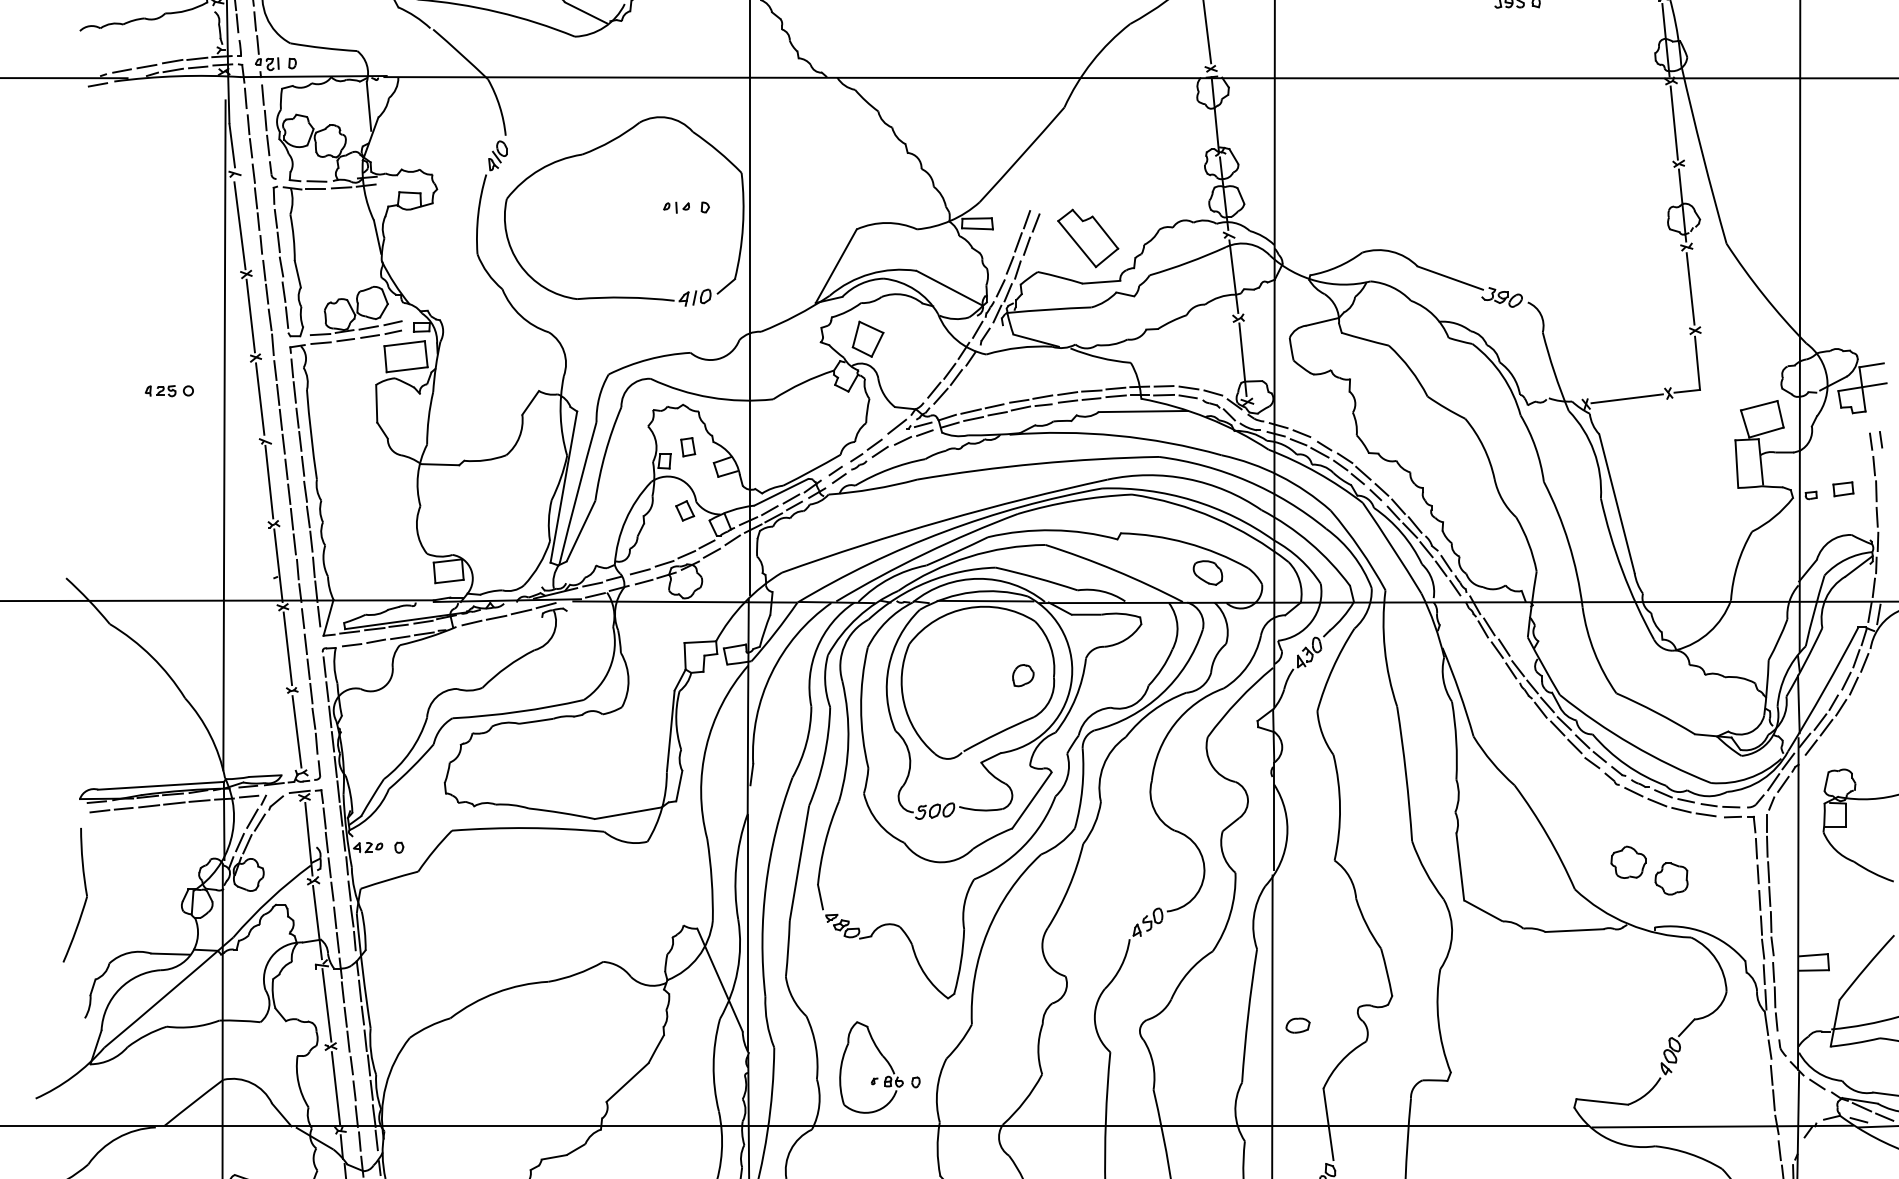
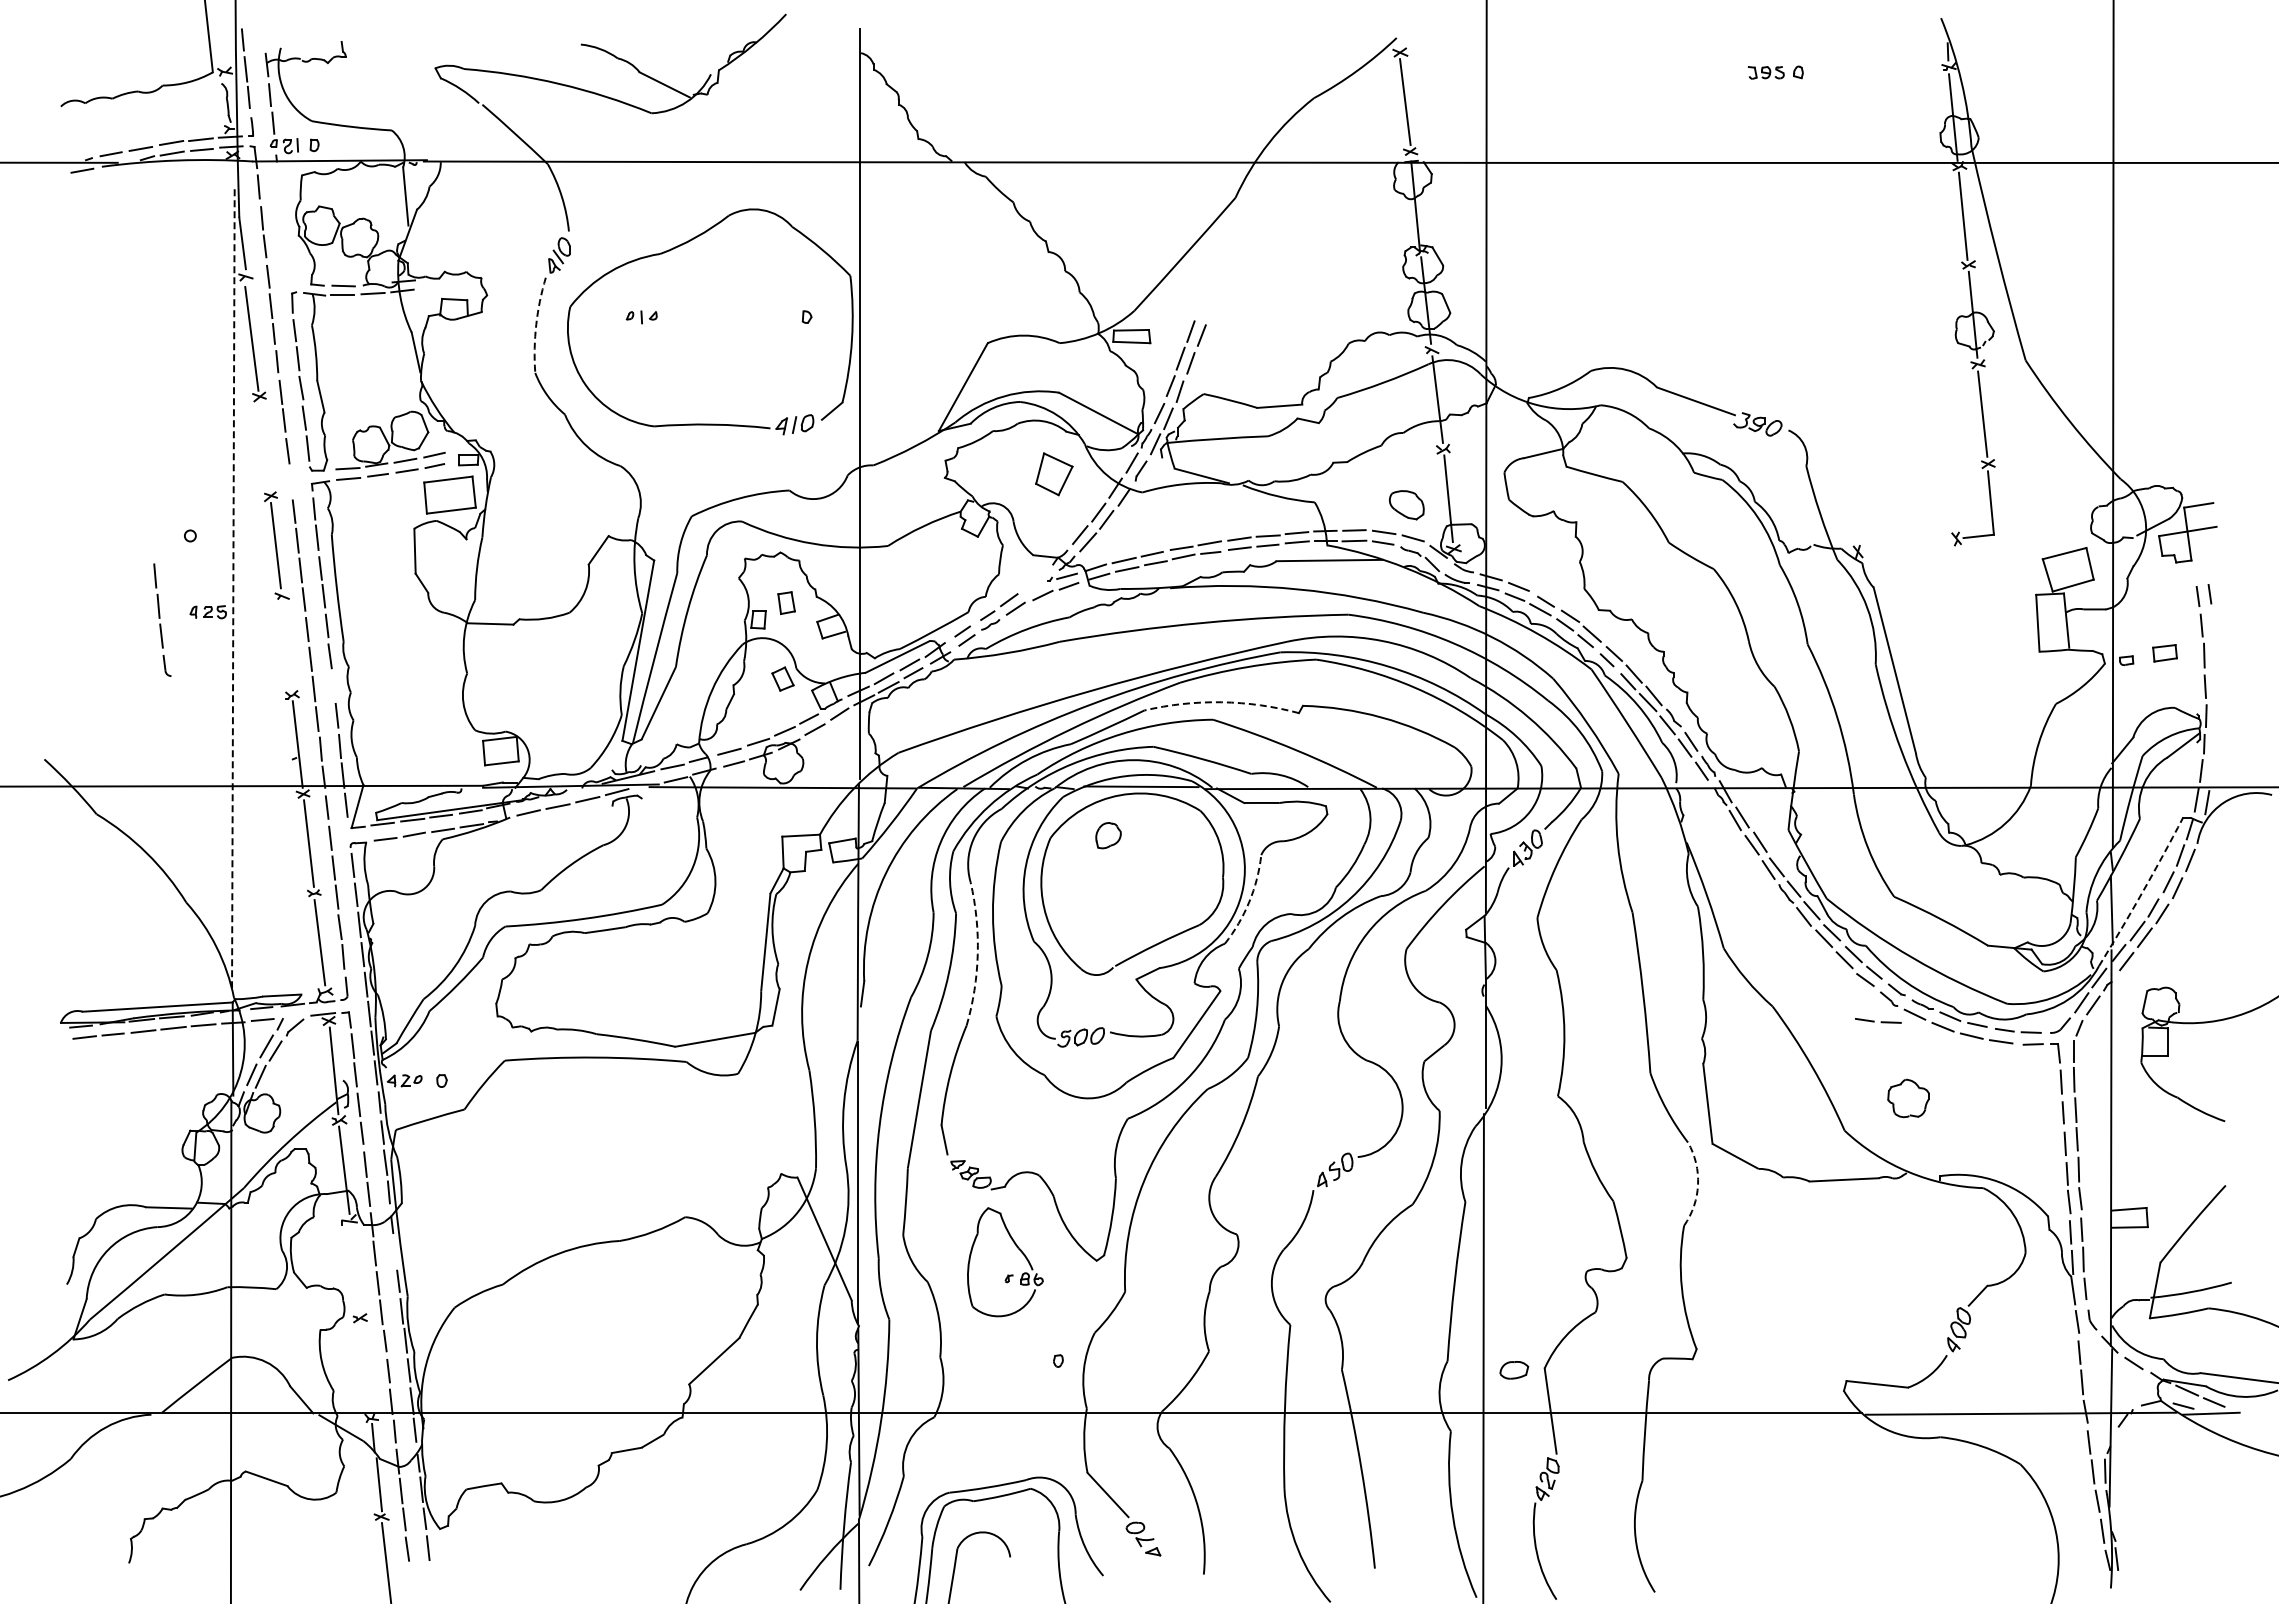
part: (269, 131) -> (162, 619), moved
part: (676, 207) -> (641, 317), moved
arc: (478, 213) -> (536, 324), solid -> dashed
part: (1087, 238) -> (1263, 353), removed
line: (250, 315) -> (264, 446), removed
part: (868, 339) -> (1054, 474), moved
line: (273, 344) -> (291, 480), removed
part: (160, 391) -> (207, 612), moved
line: (1626, 398) -> (1906, 545), removed
line: (896, 426) -> (1035, 578), removed
line: (224, 434) -> (233, 588), solid -> dashed
line: (269, 481) -> (286, 644), removed
line: (308, 517) -> (333, 686), removed
arc: (1052, 530) -> (1221, 702), solid -> dashed
part: (1207, 573) -> (1406, 505), moved
part: (1023, 675) -> (1108, 835), moved
arc: (1824, 689) -> (2142, 892), solid -> dashed
arc: (1076, 697) -> (1249, 901), solid -> dashed
arc: (848, 741) -> (977, 954), solid -> dashed
part: (1603, 797) -> (1878, 1020), added
part: (1672, 878) -> (1960, 1117), removed
part: (85, 892) -> (67, 1134), removed
arc: (1452, 934) -> (1698, 1184), solid -> dashed
line: (359, 990) -> (394, 1251), removed
line: (326, 1004) -> (355, 1268), removed
part: (1298, 1025) -> (1514, 1370), moved
part: (873, 1077) -> (1007, 1274), moved
line: (336, 1088) -> (366, 1368), removed

